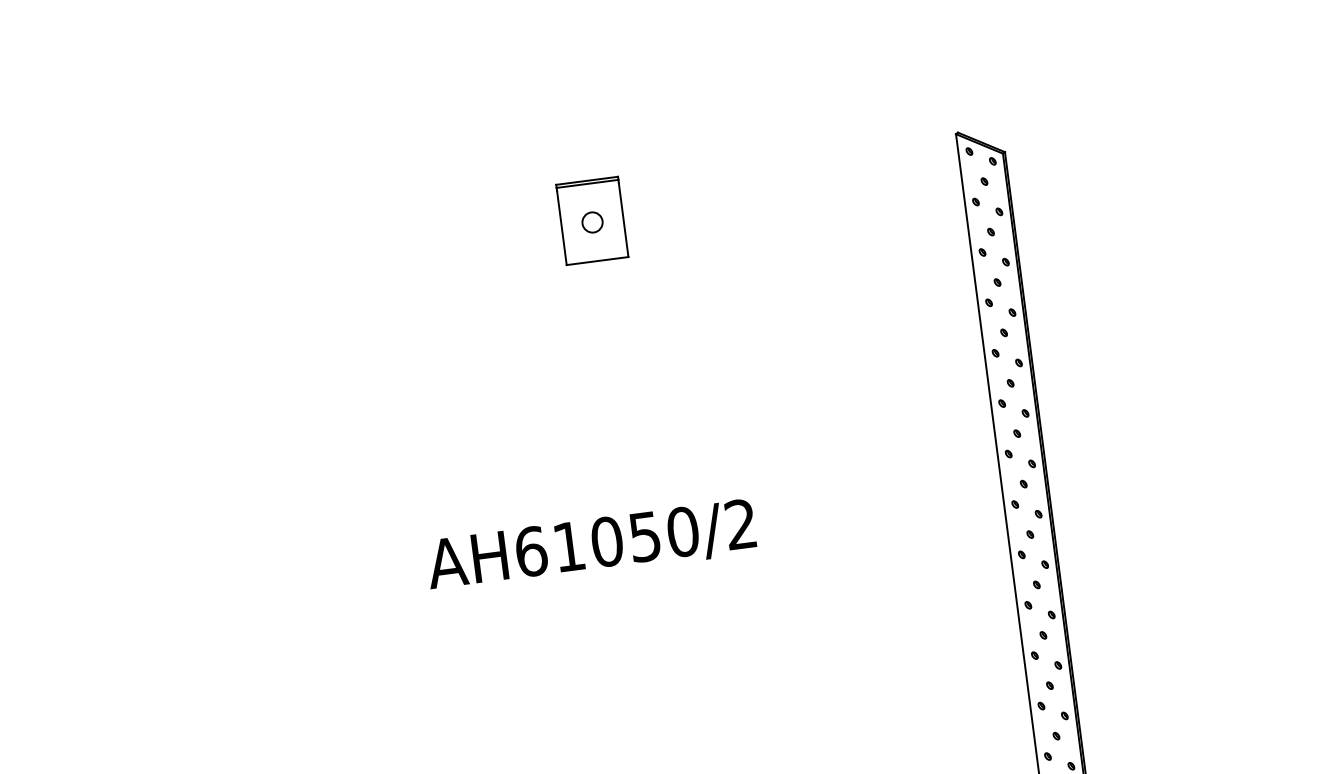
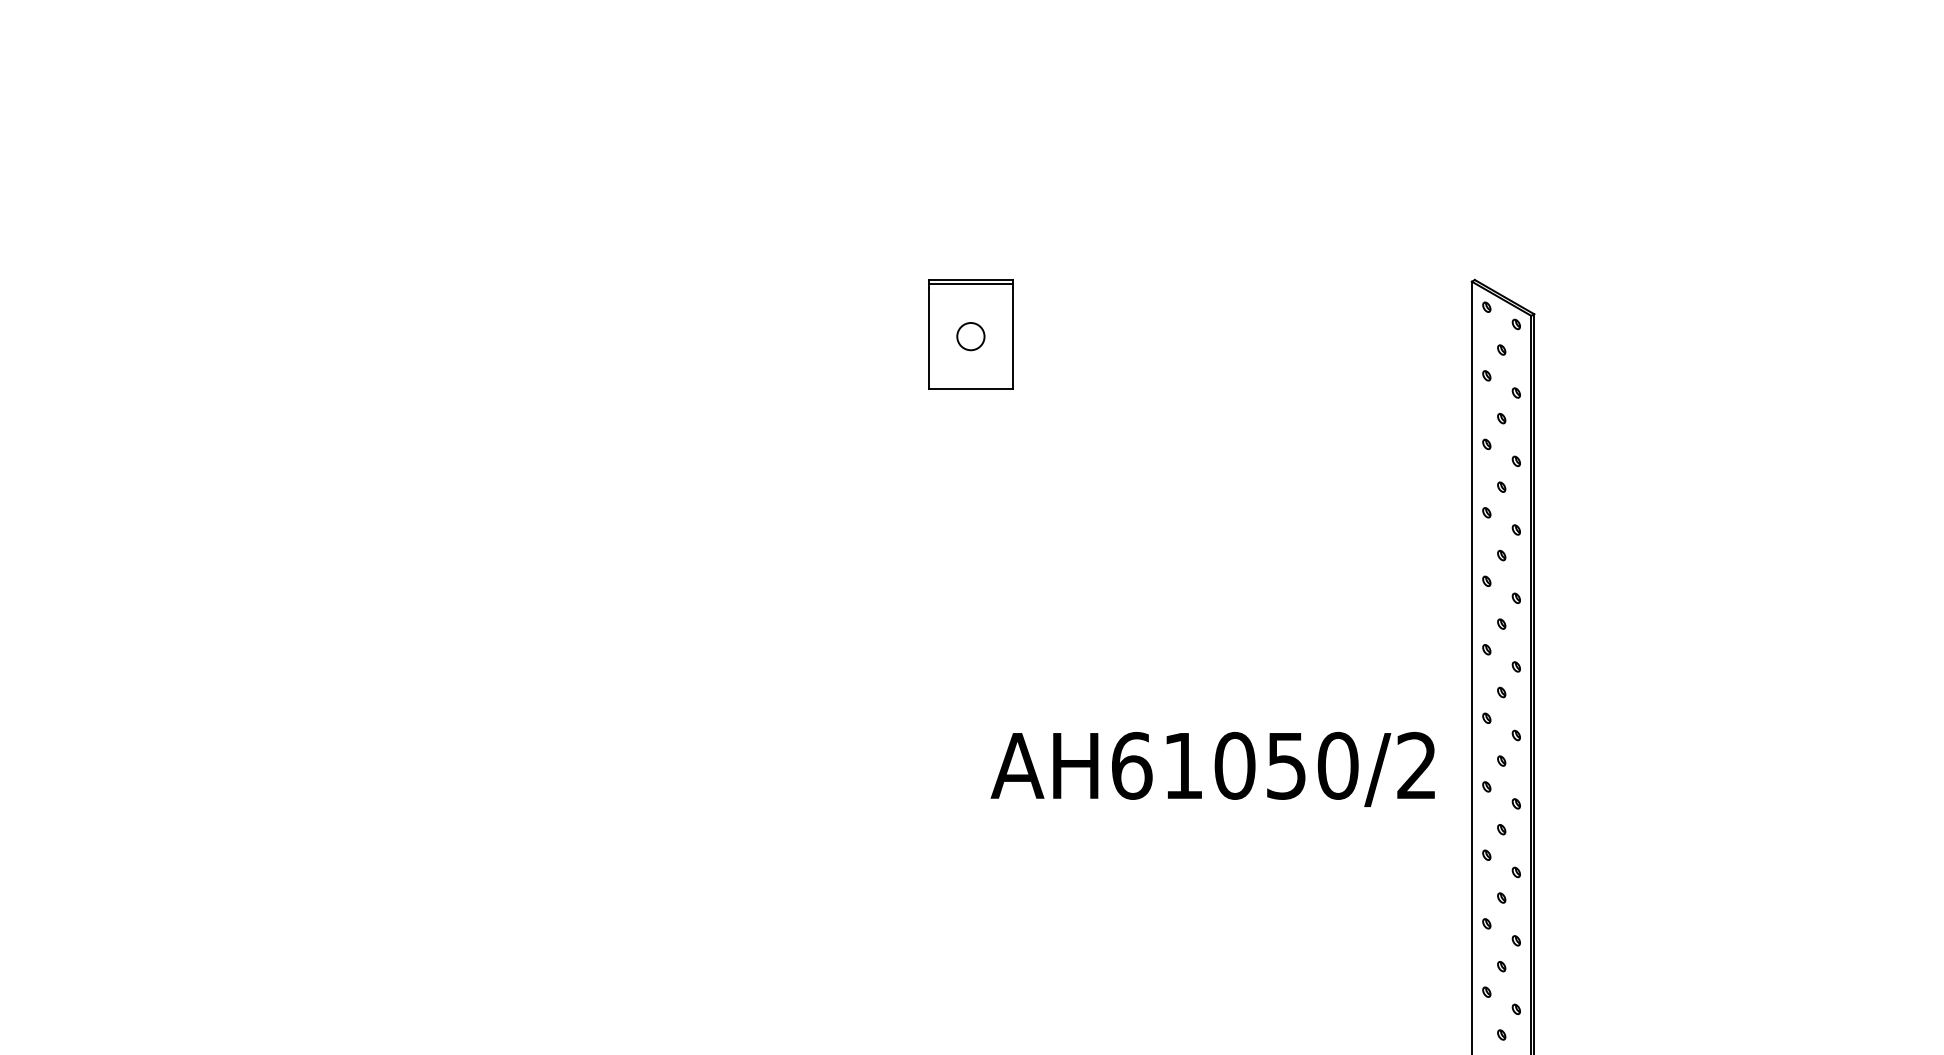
text: (590, 546) -> (1212, 769), moved

